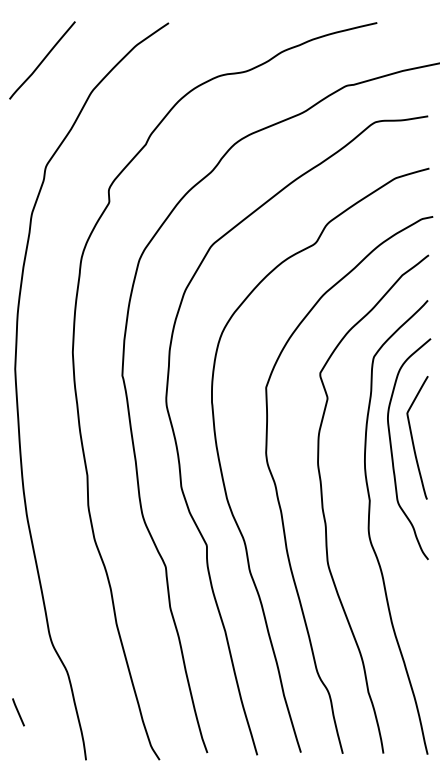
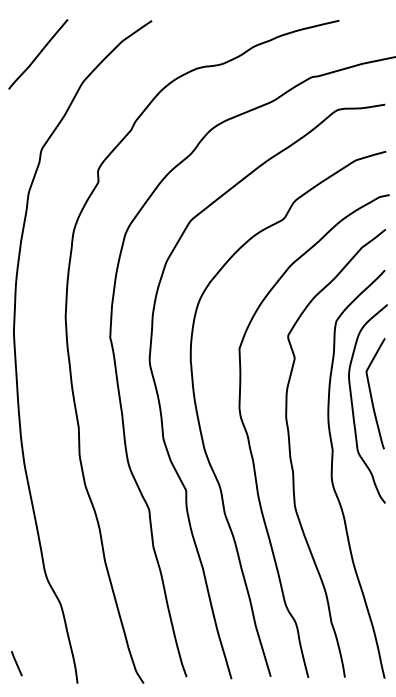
line: (18, 712) -> (16, 663), moved

